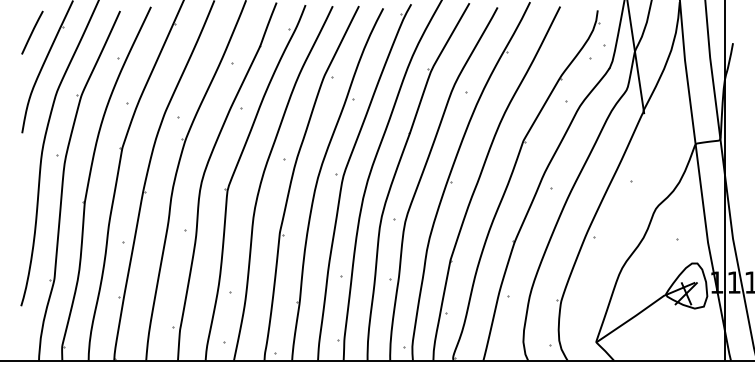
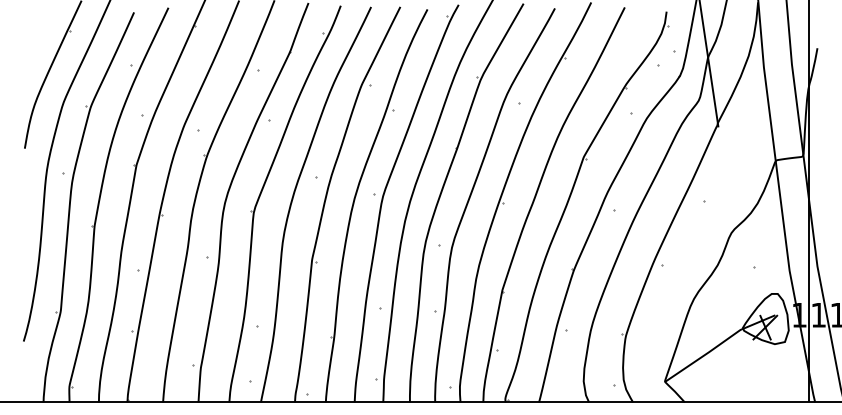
line: (32, 32) -> (36, 36), removed

